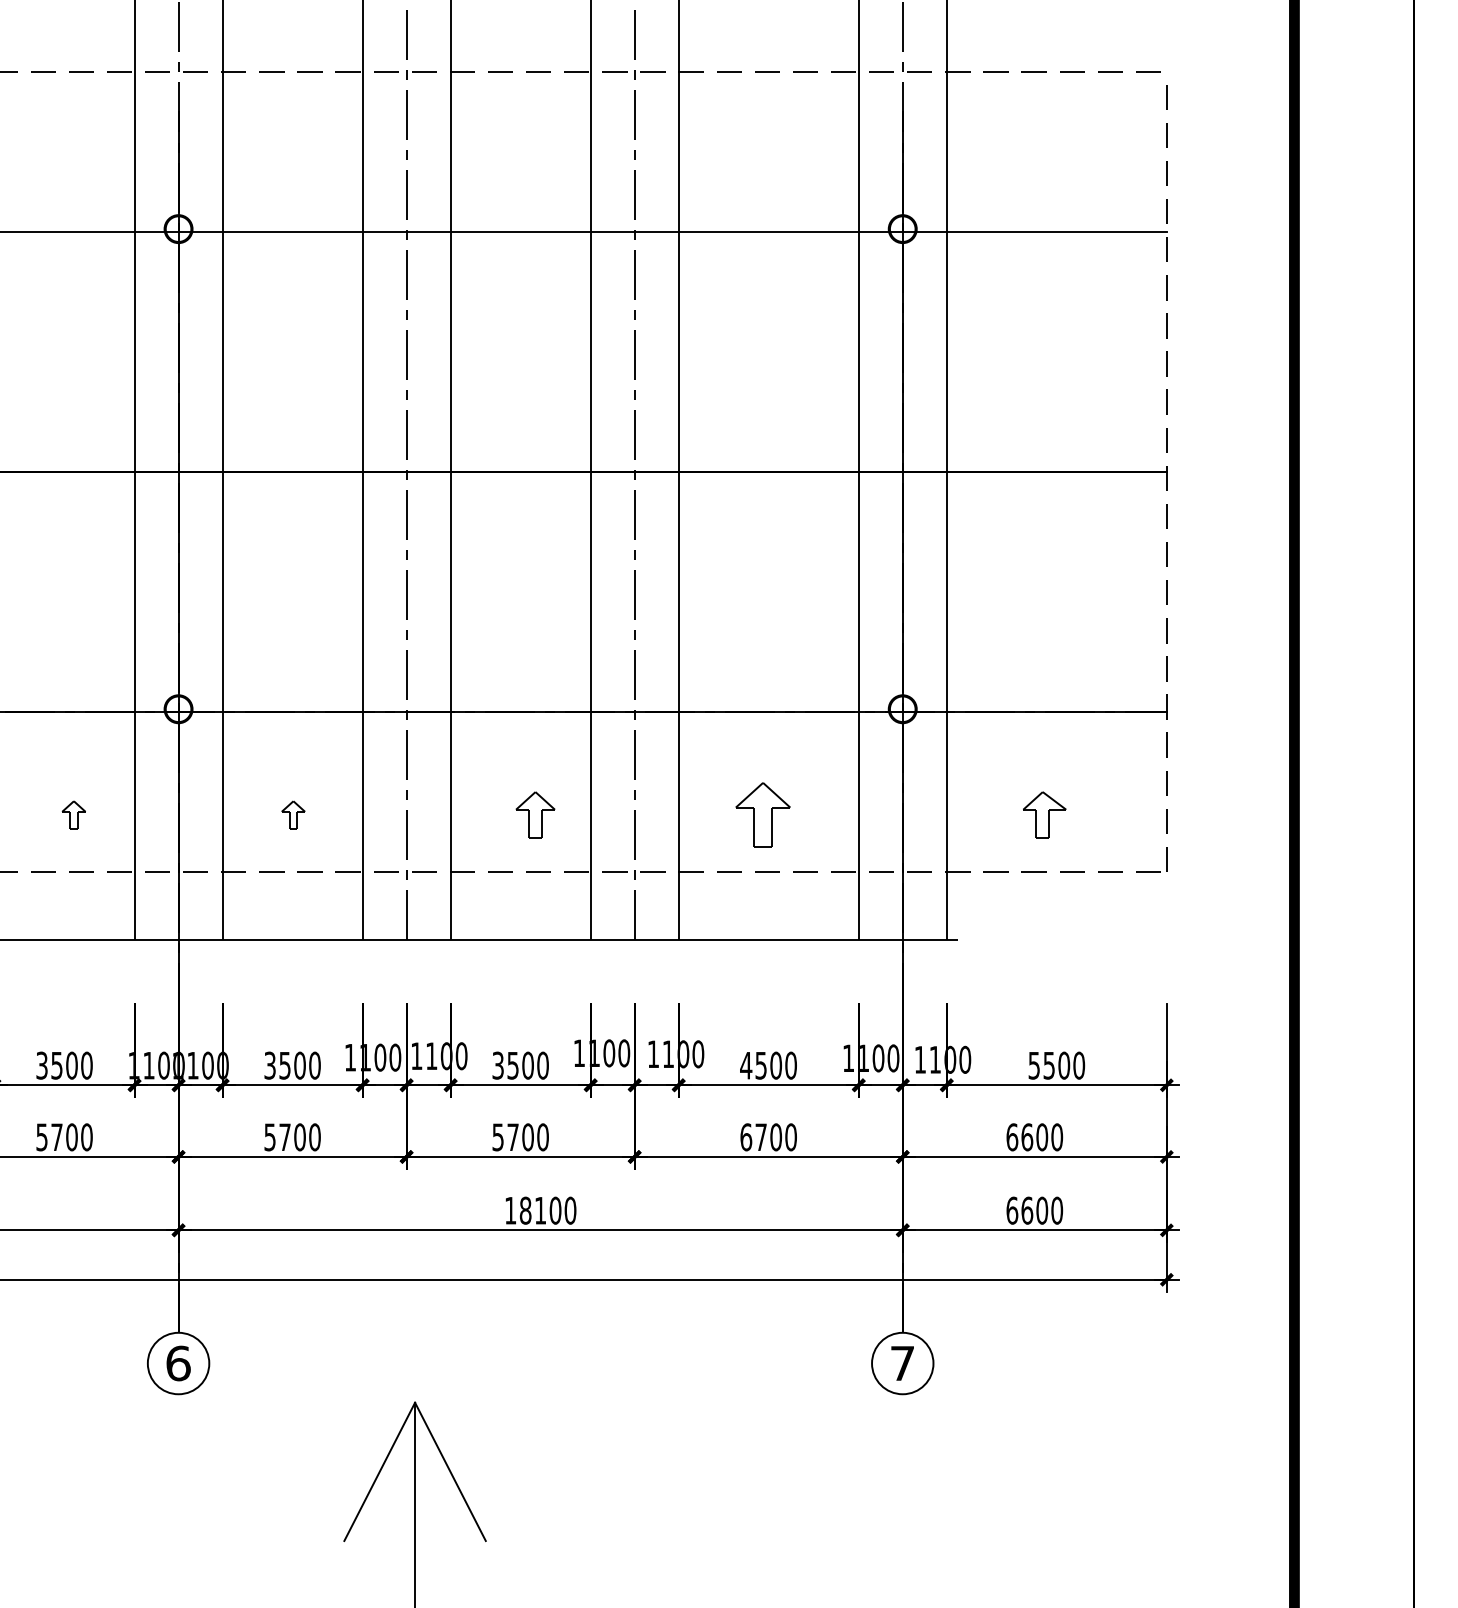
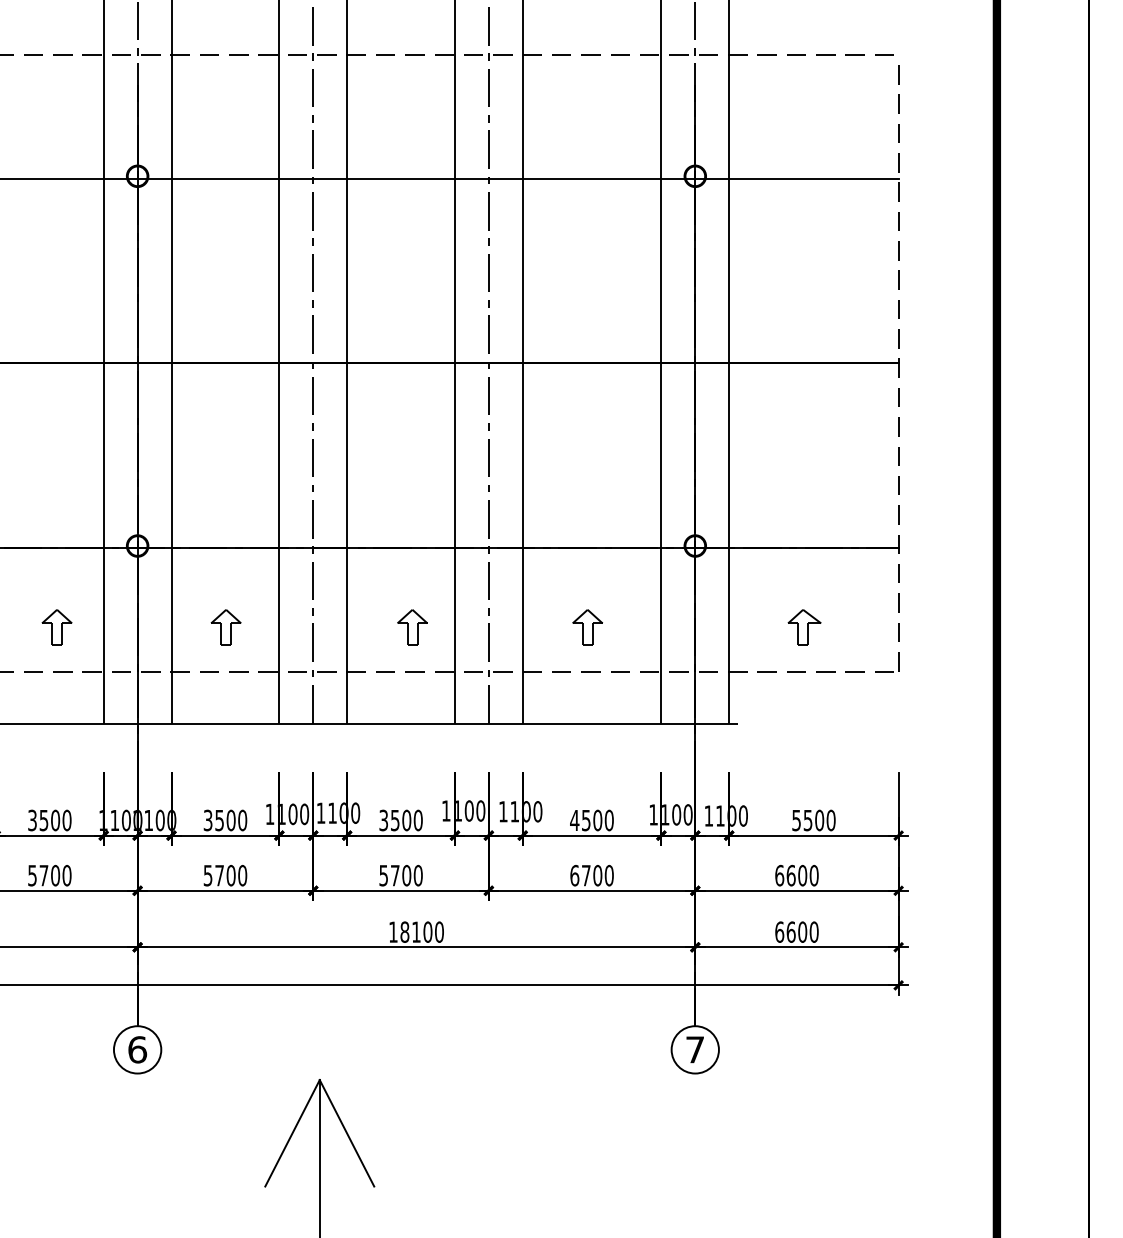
part: (73, 815) -> (56, 627), size x1.67
part: (292, 815) -> (225, 627), size x1.67
part: (762, 815) -> (587, 627), size x0.71

